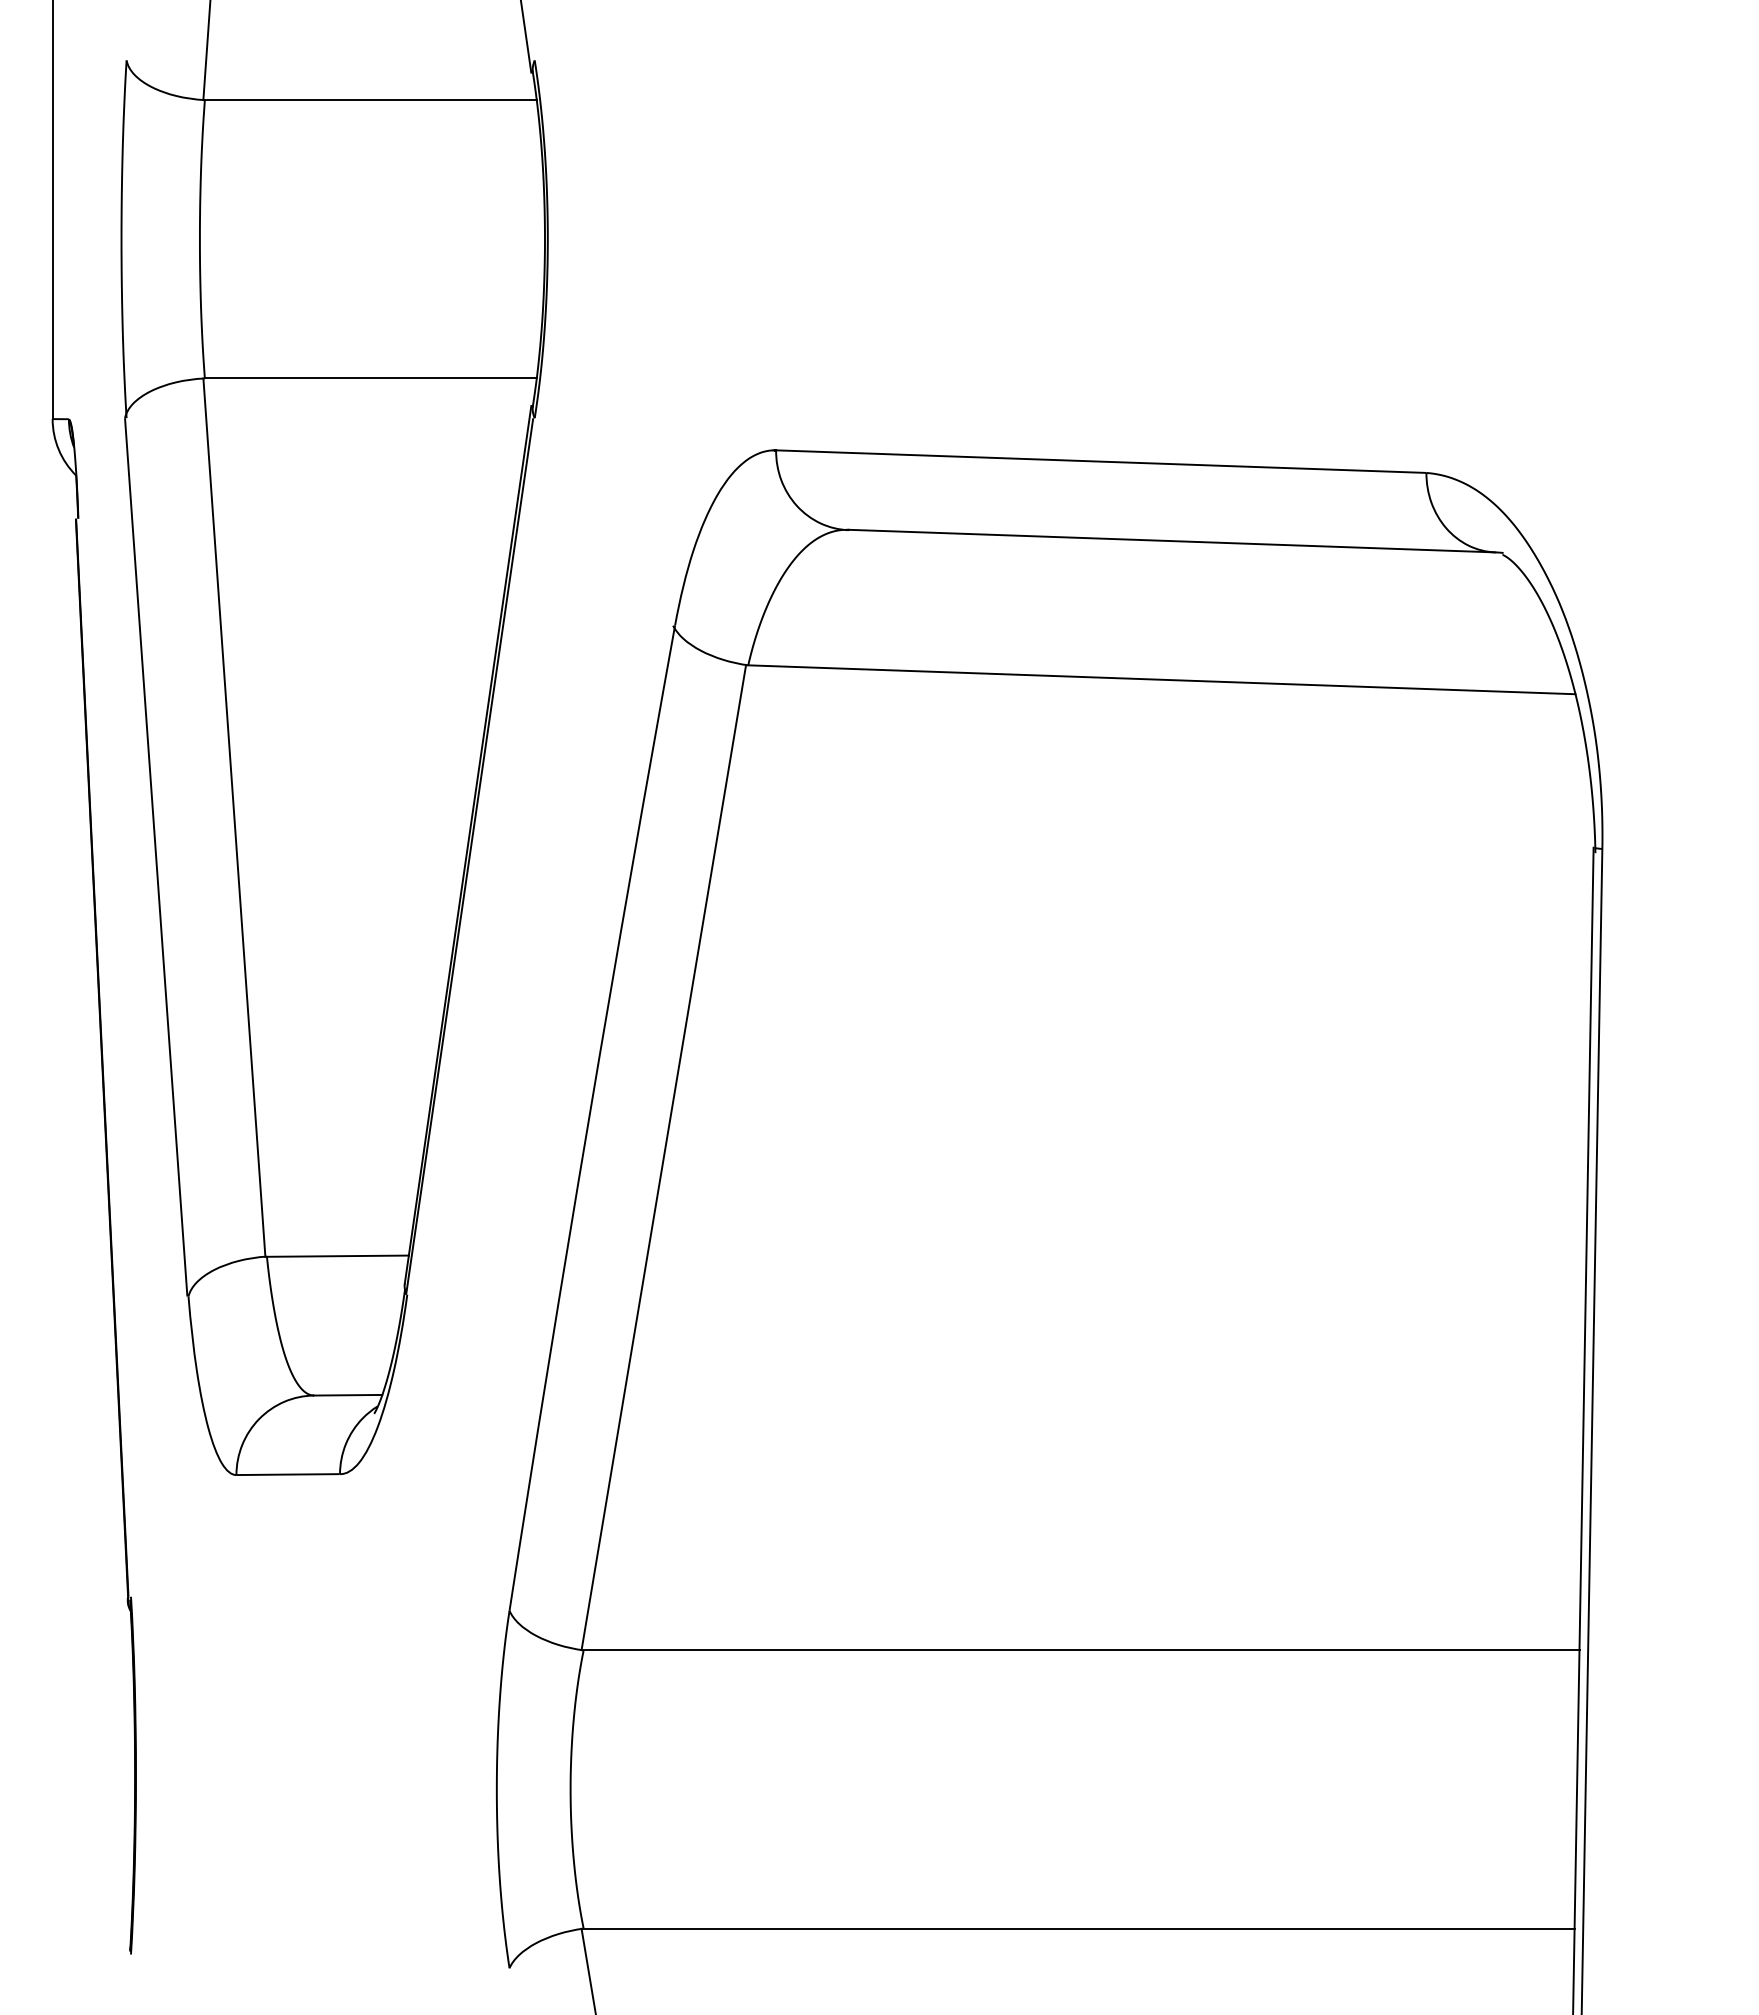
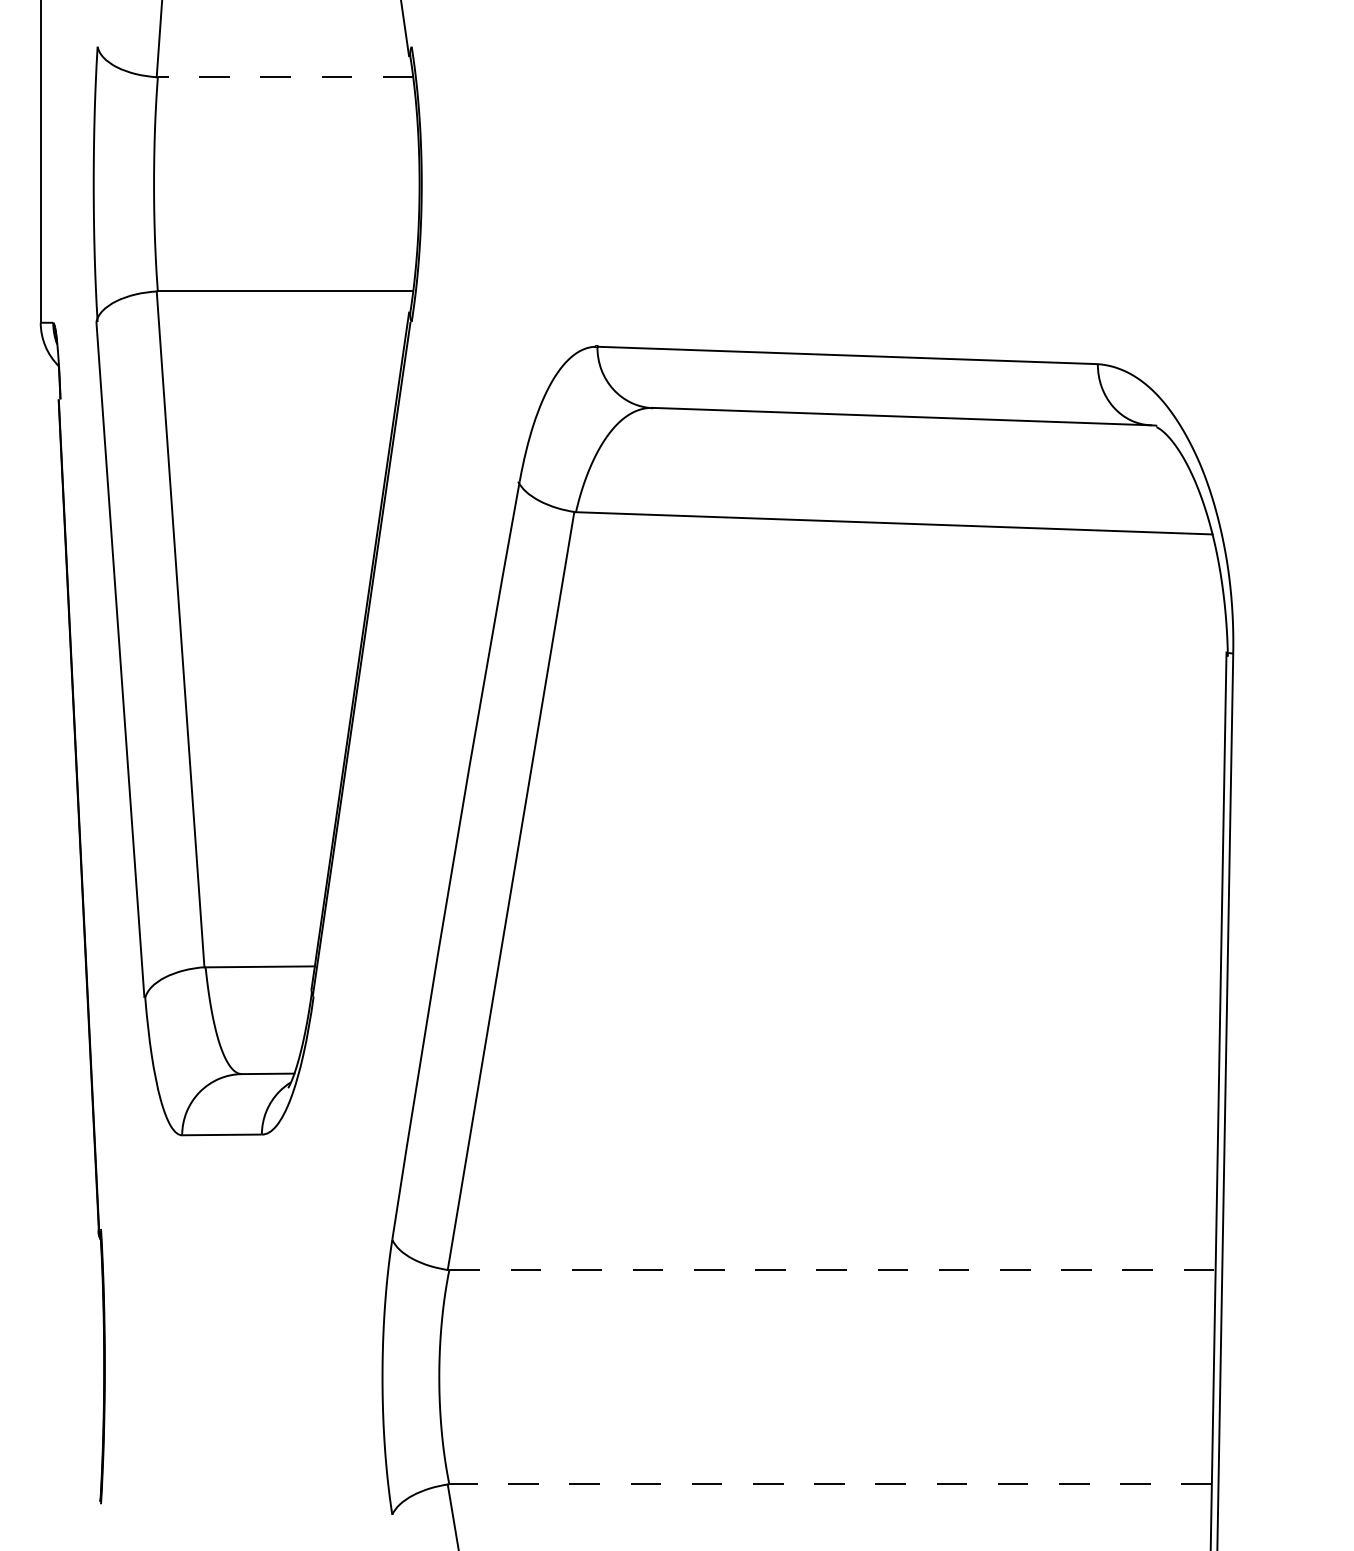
line: (370, 100) -> (285, 77), solid -> dashed
line: (1081, 1650) -> (832, 1270), solid -> dashed
line: (1078, 1928) -> (830, 1484), solid -> dashed

